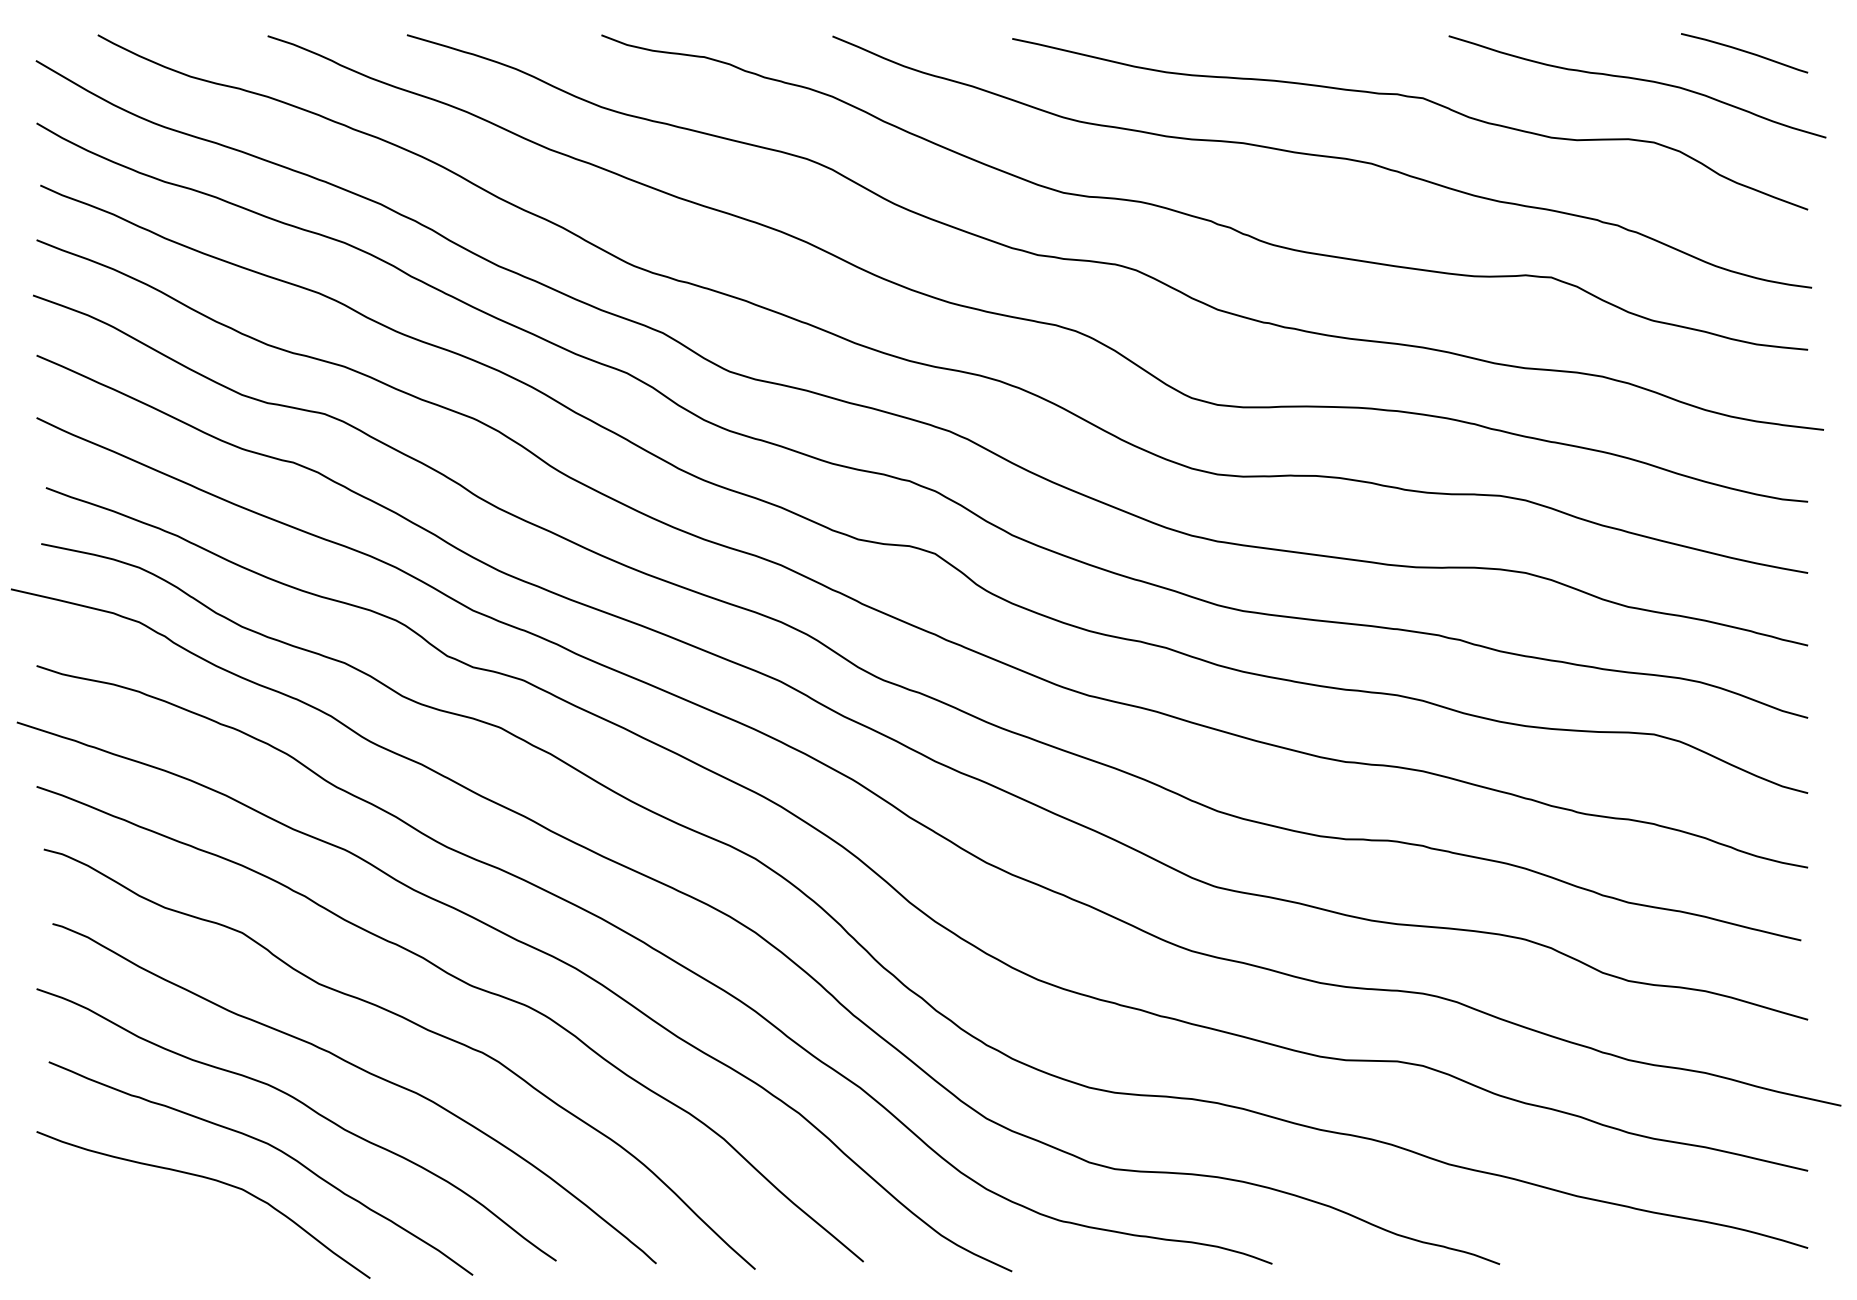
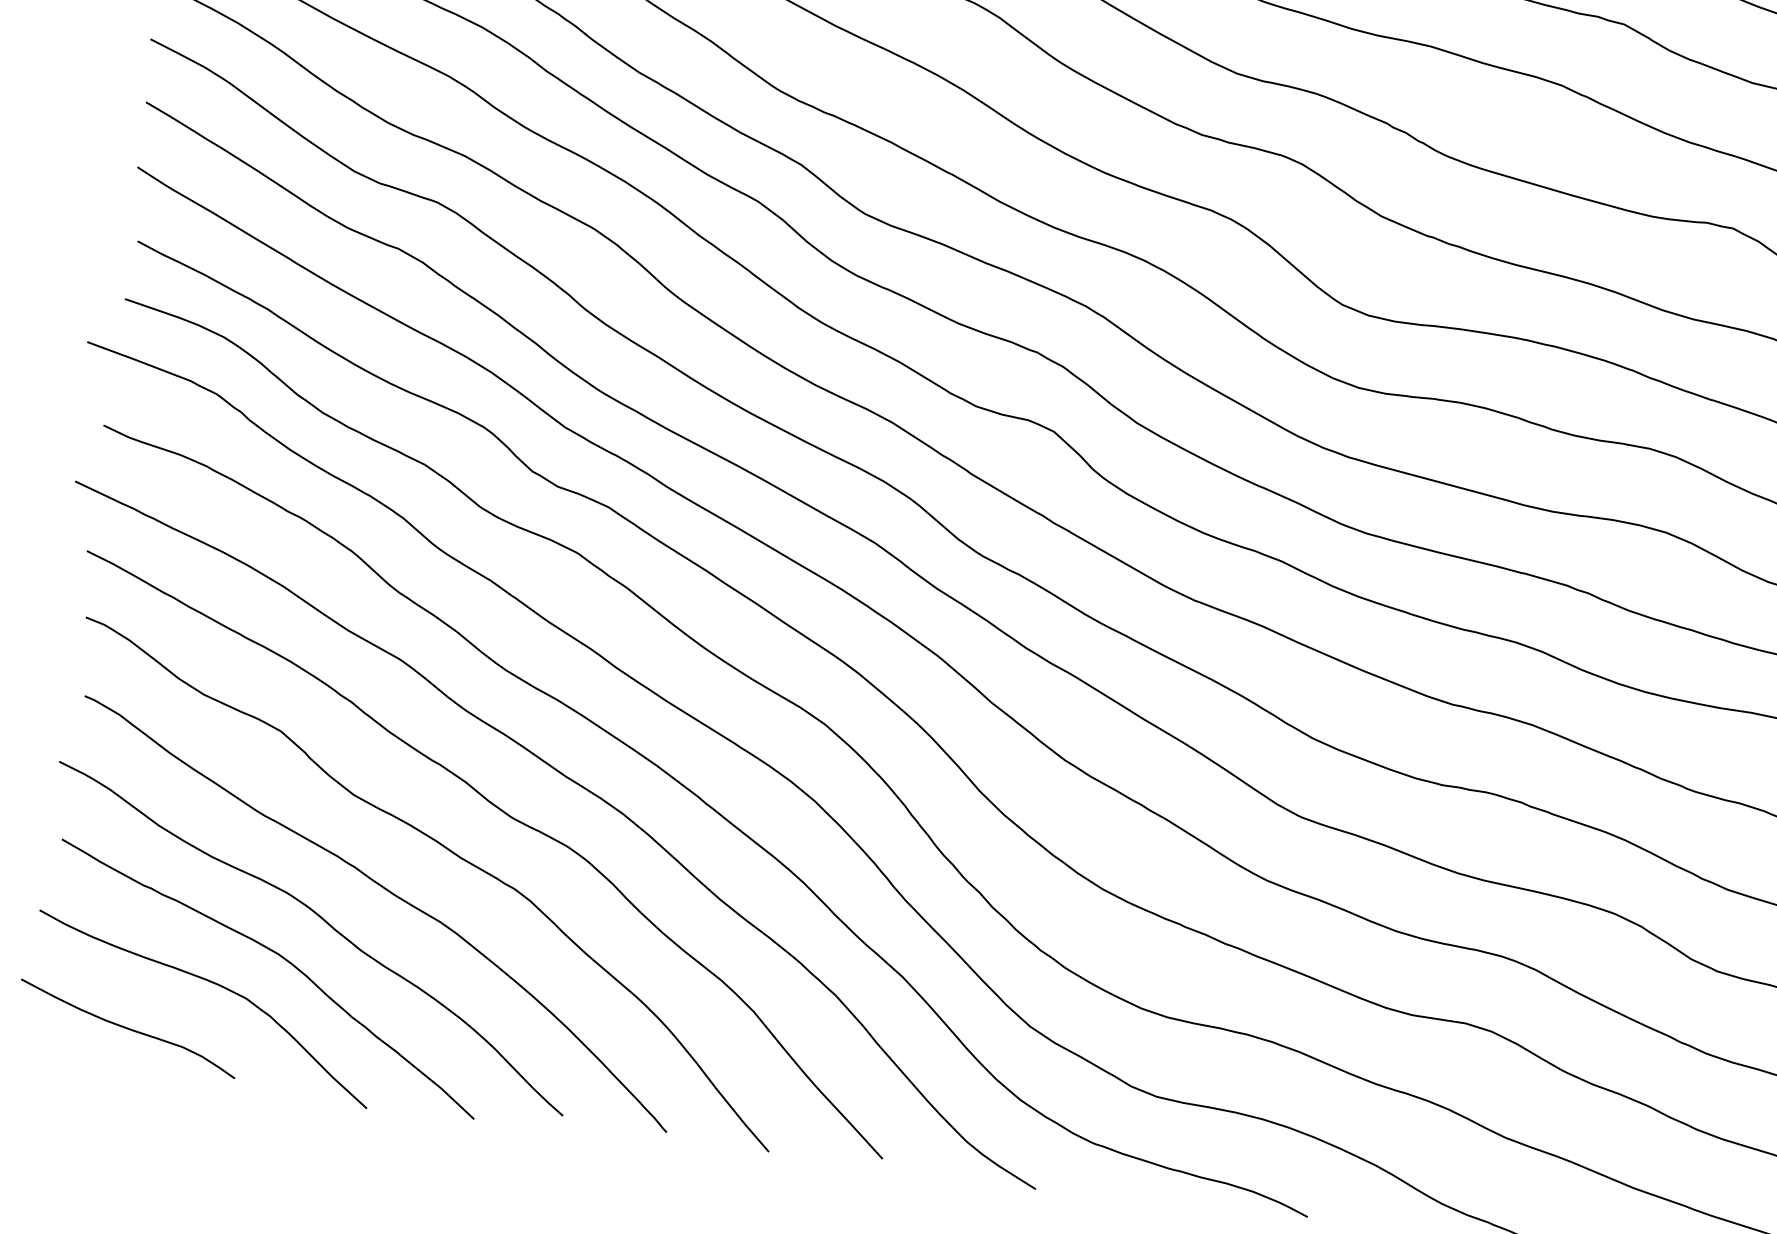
curve: (134, 1232) -> (127, 1028), added

